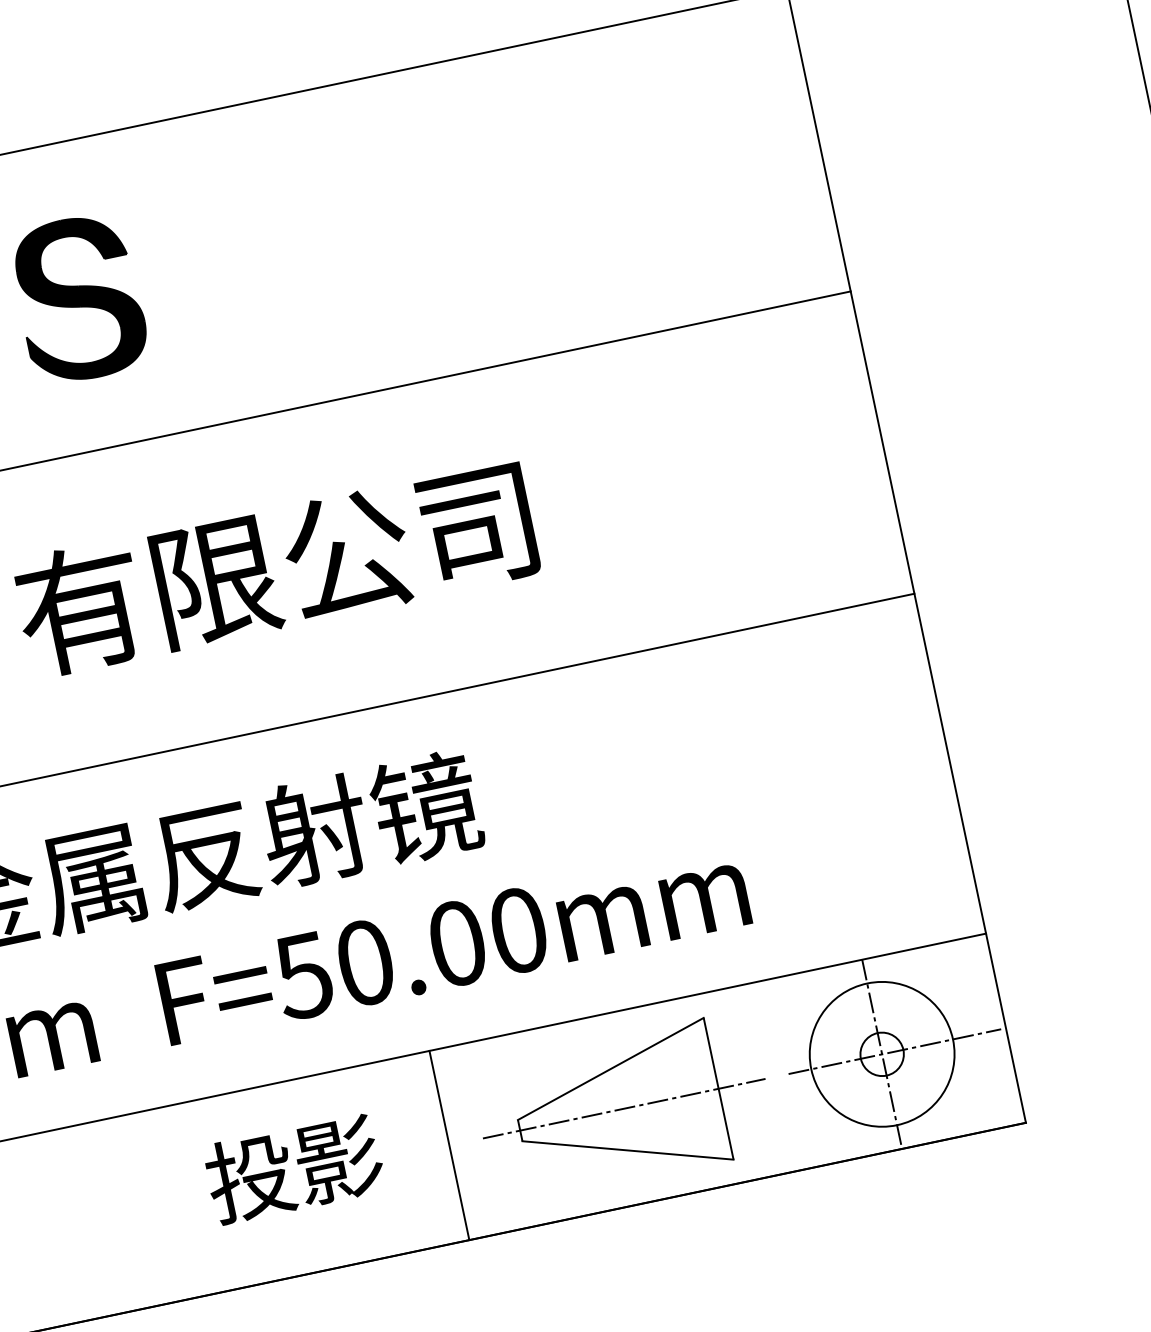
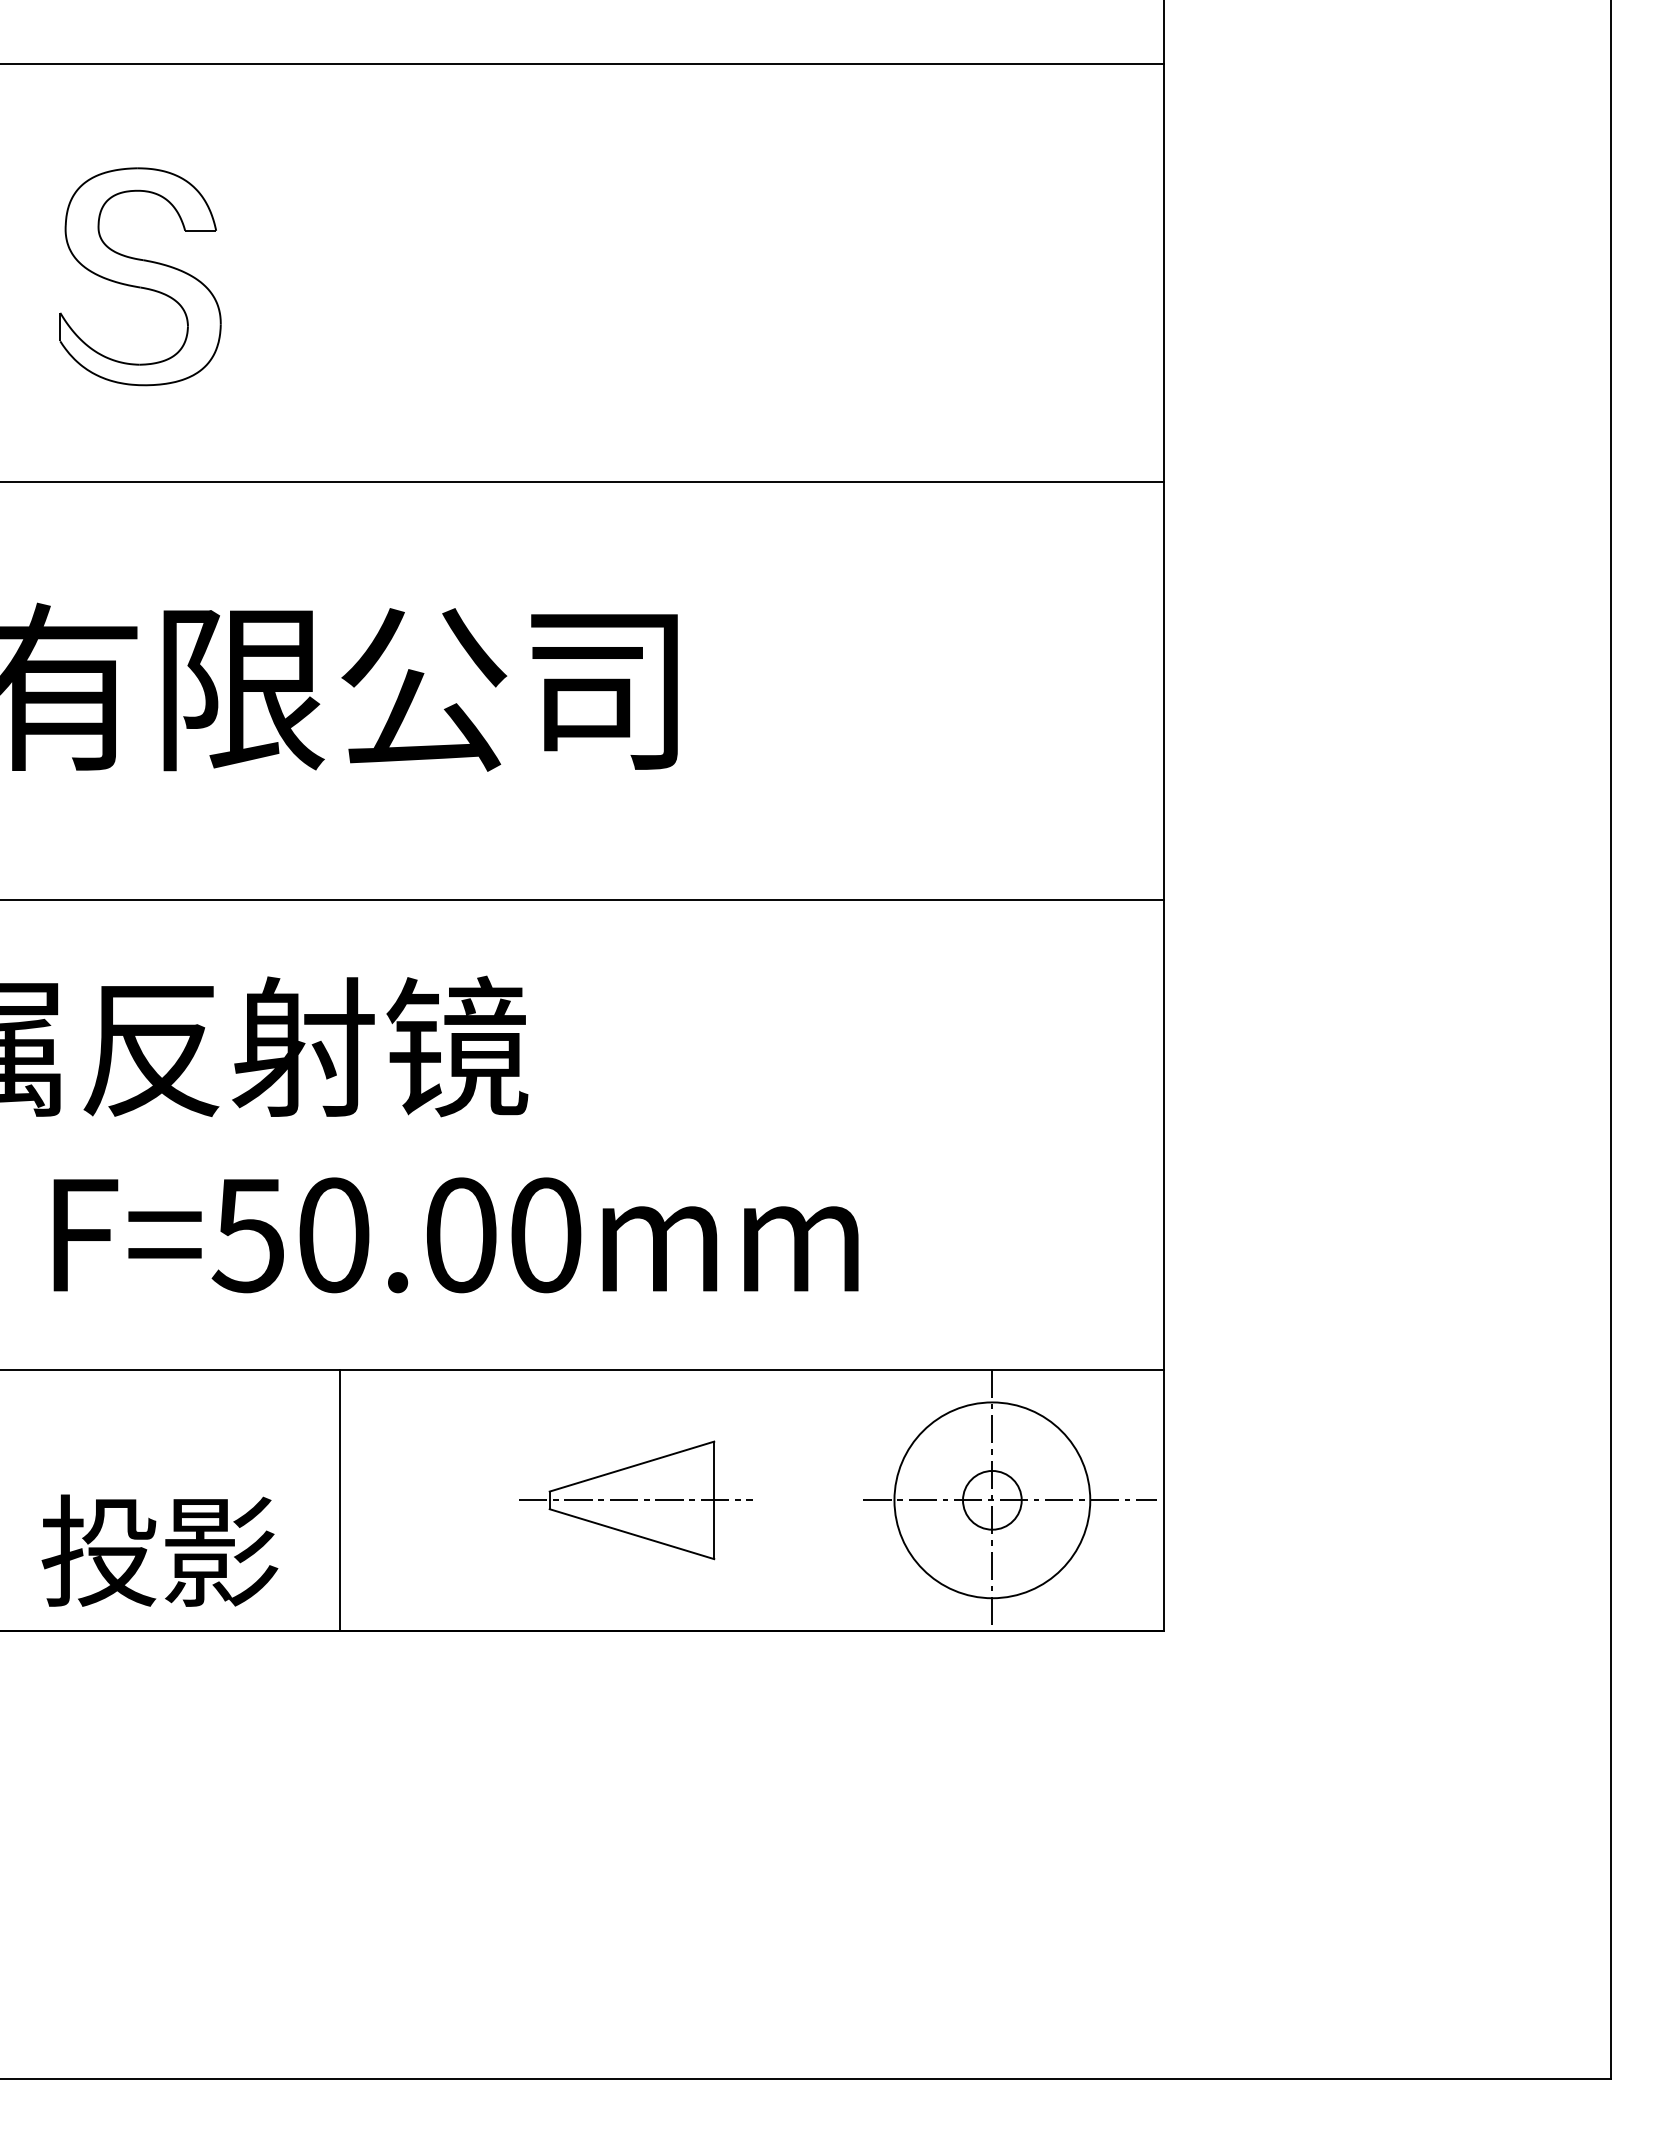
fill: (79, 298) -> (140, 276), removed
part: (623, 1108) -> (635, 1500), size x0.6
line: (449, 1145) -> (340, 1500), moved
text: (294, 1168) -> (159, 1550), moved

